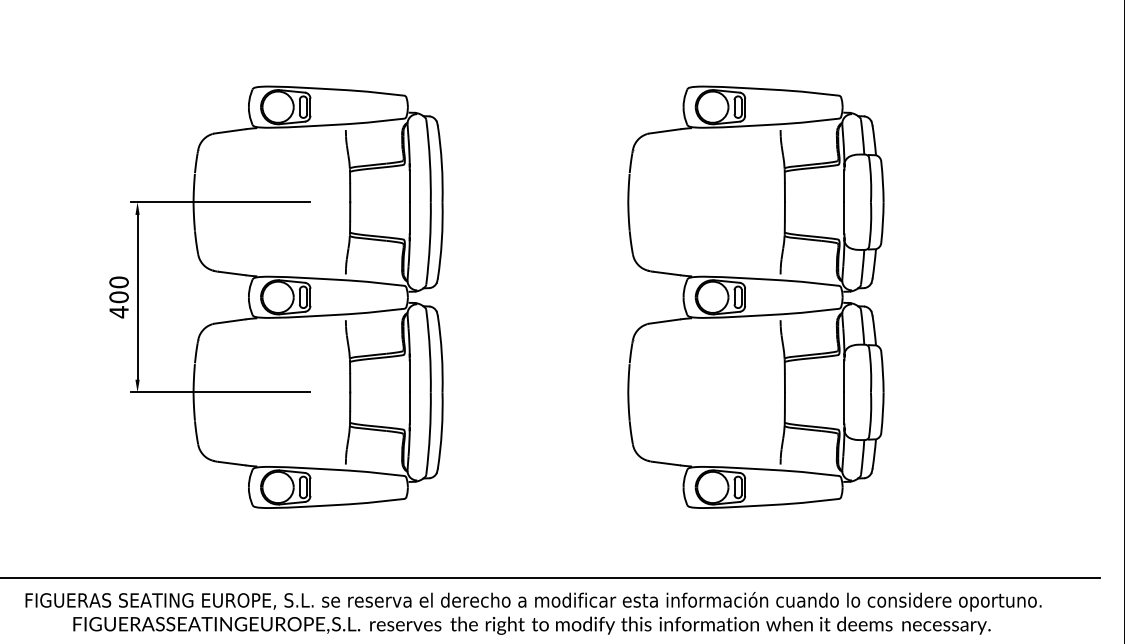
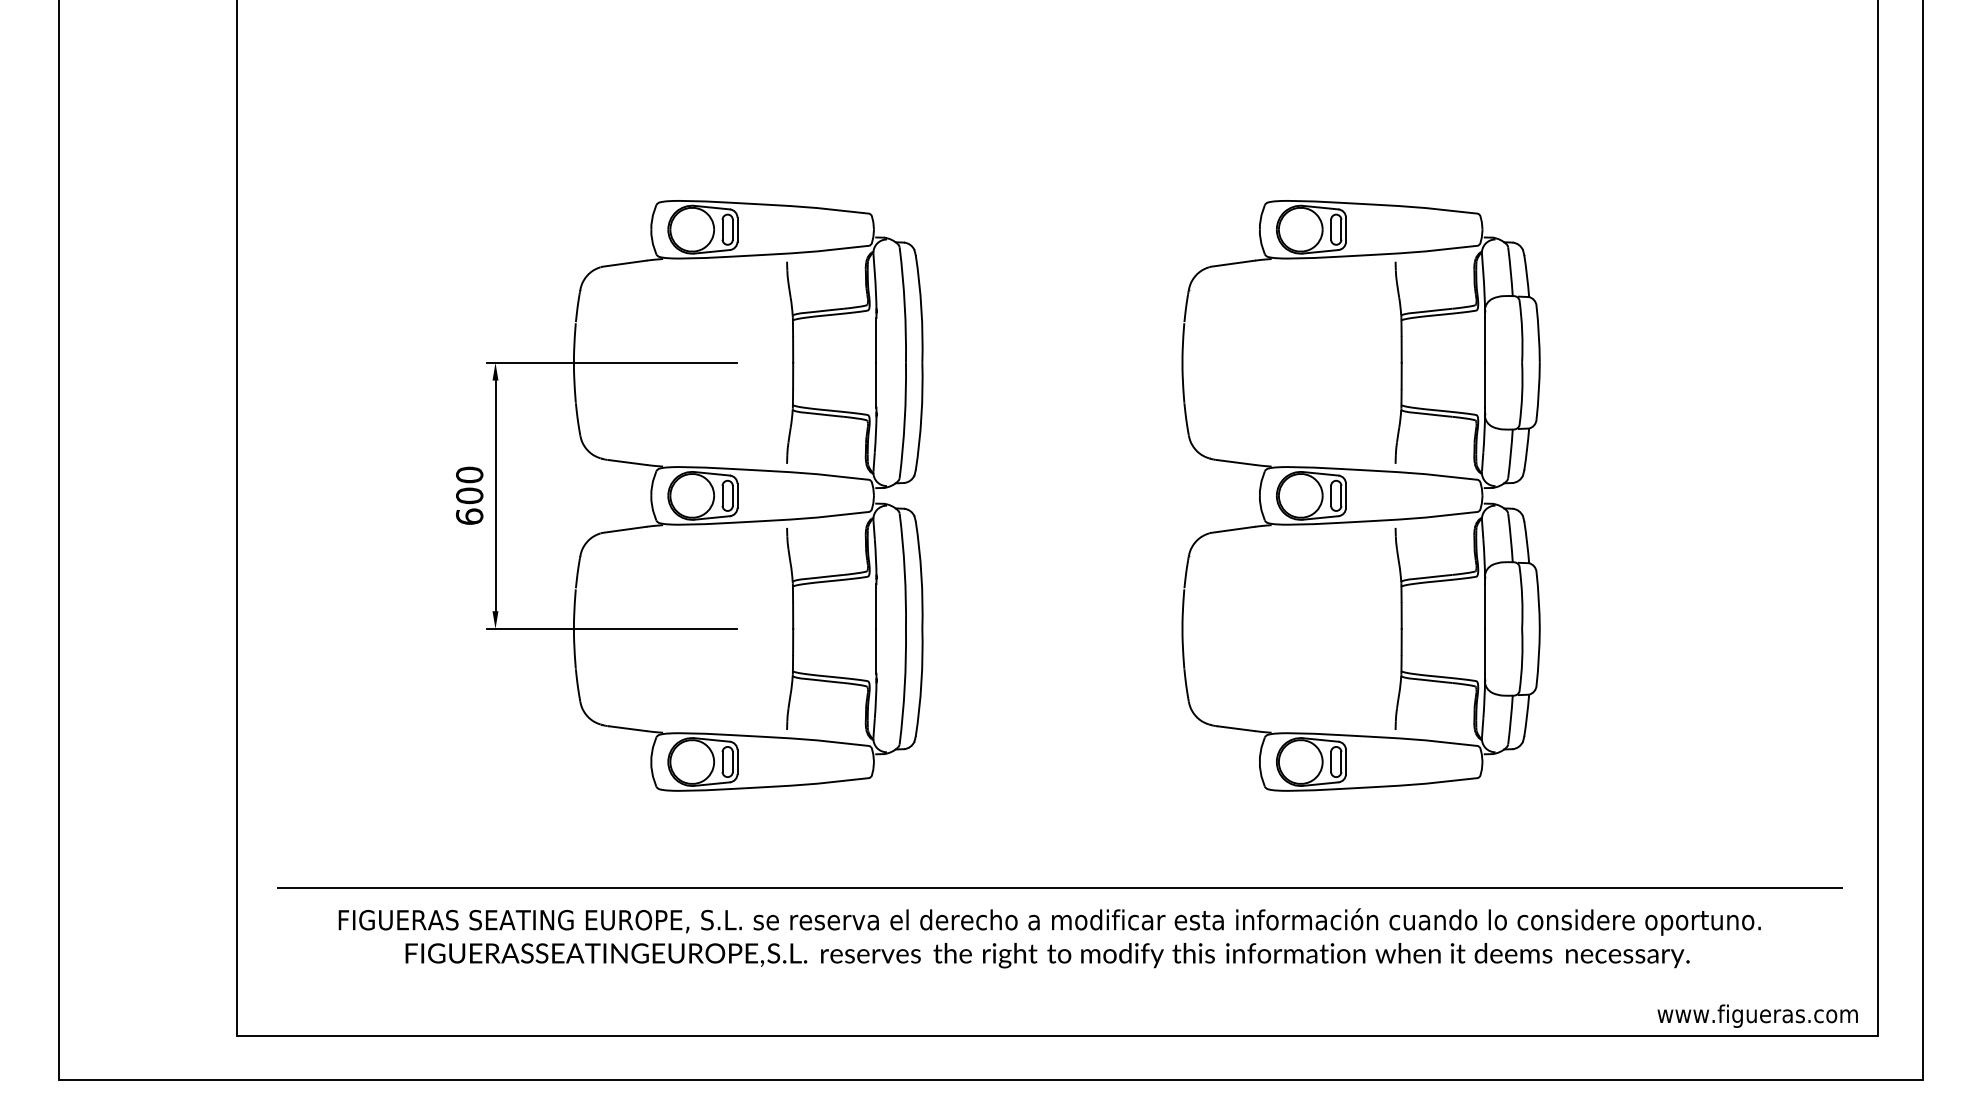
text: (118, 312) -> (469, 516), 400 -> 600

